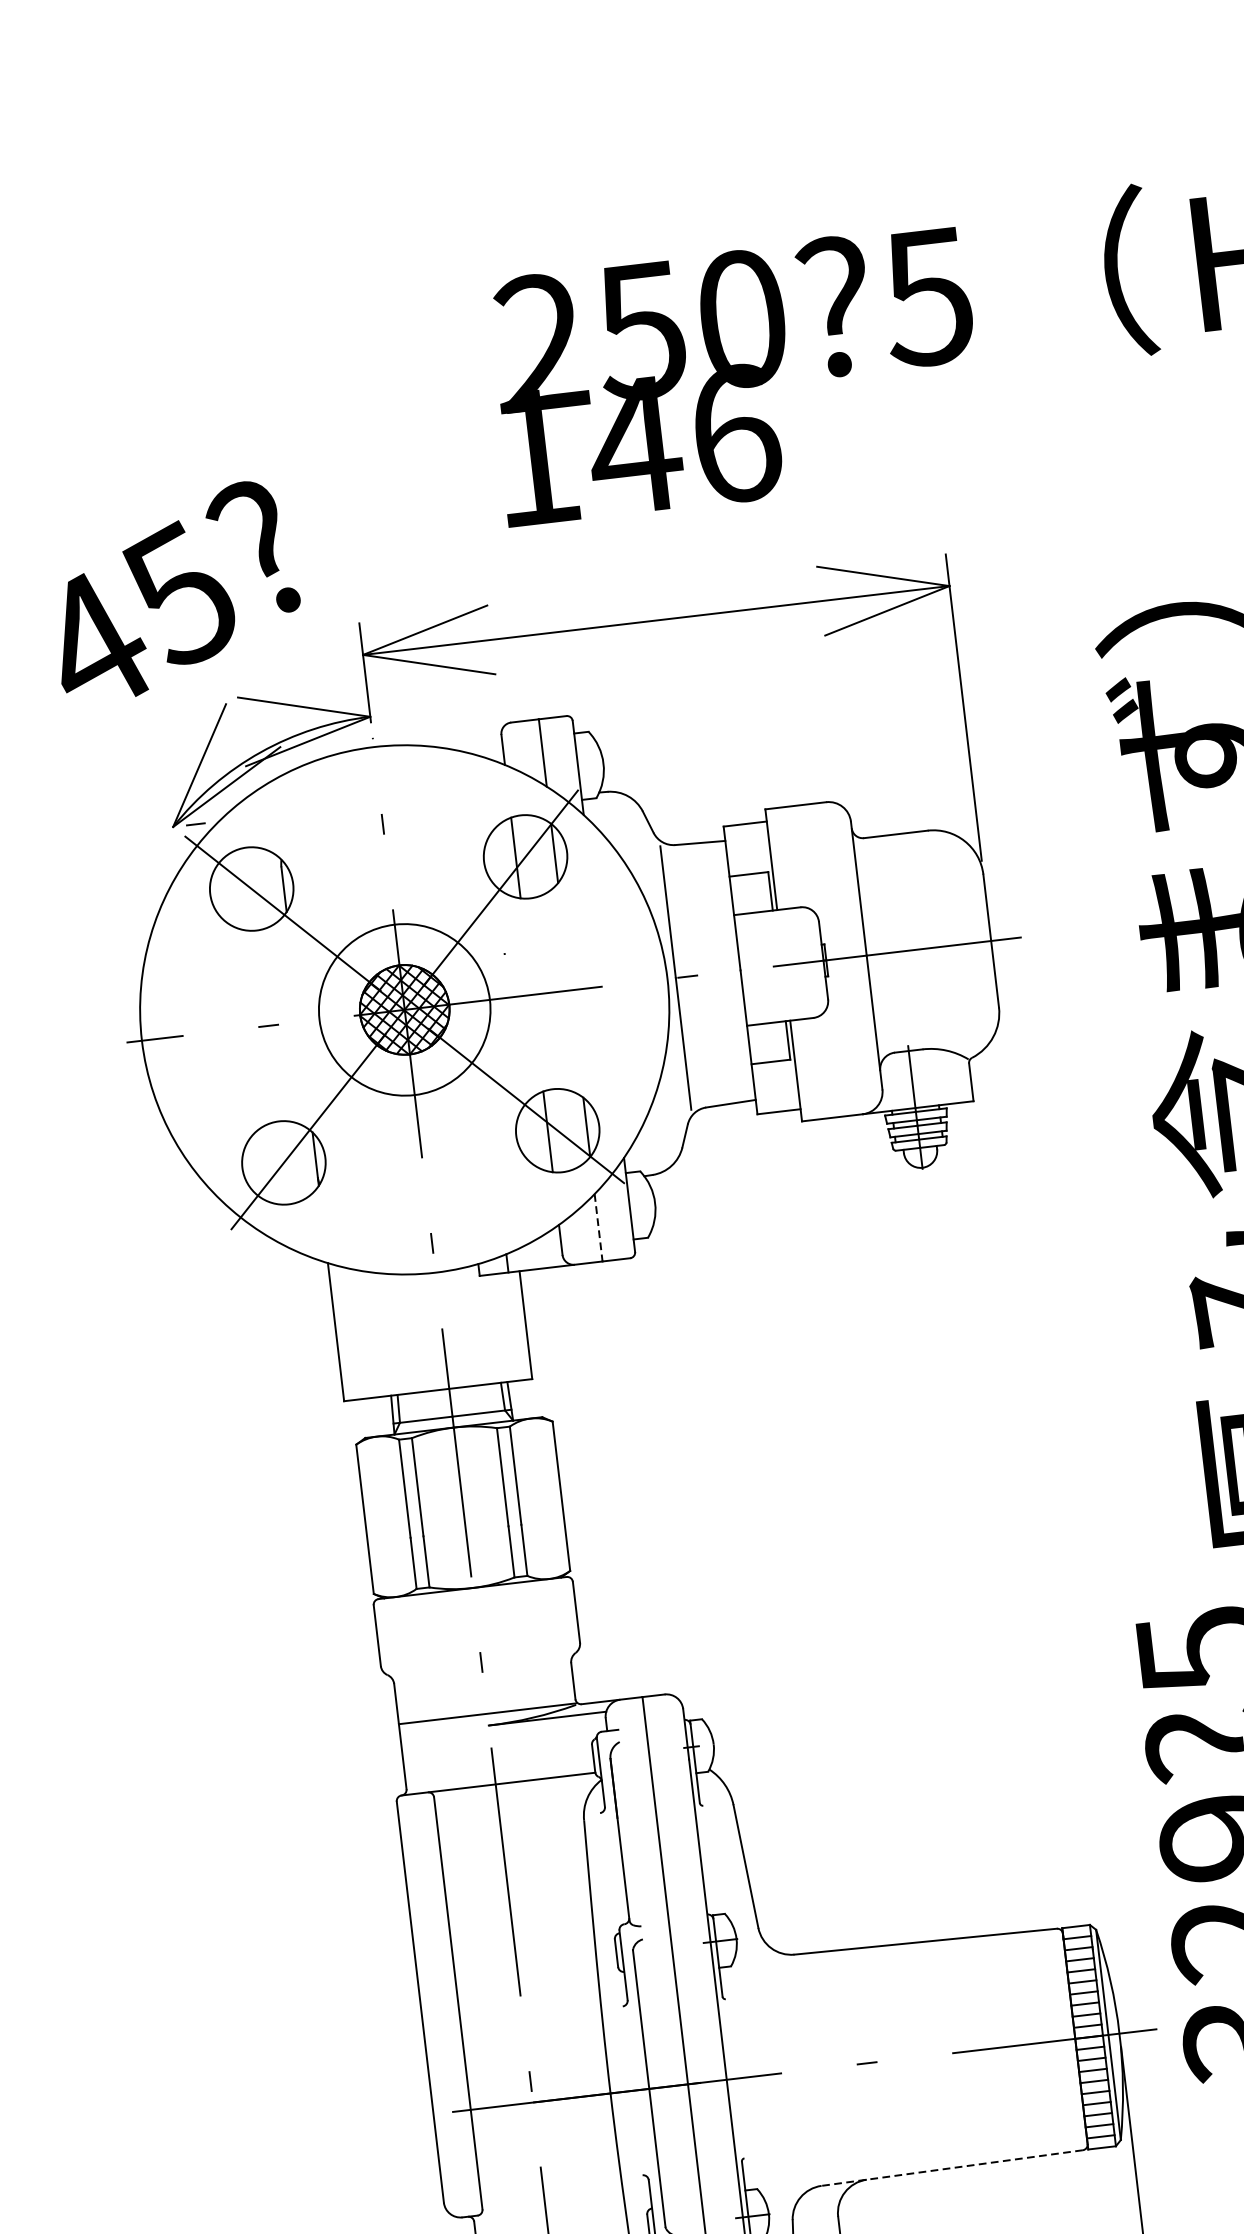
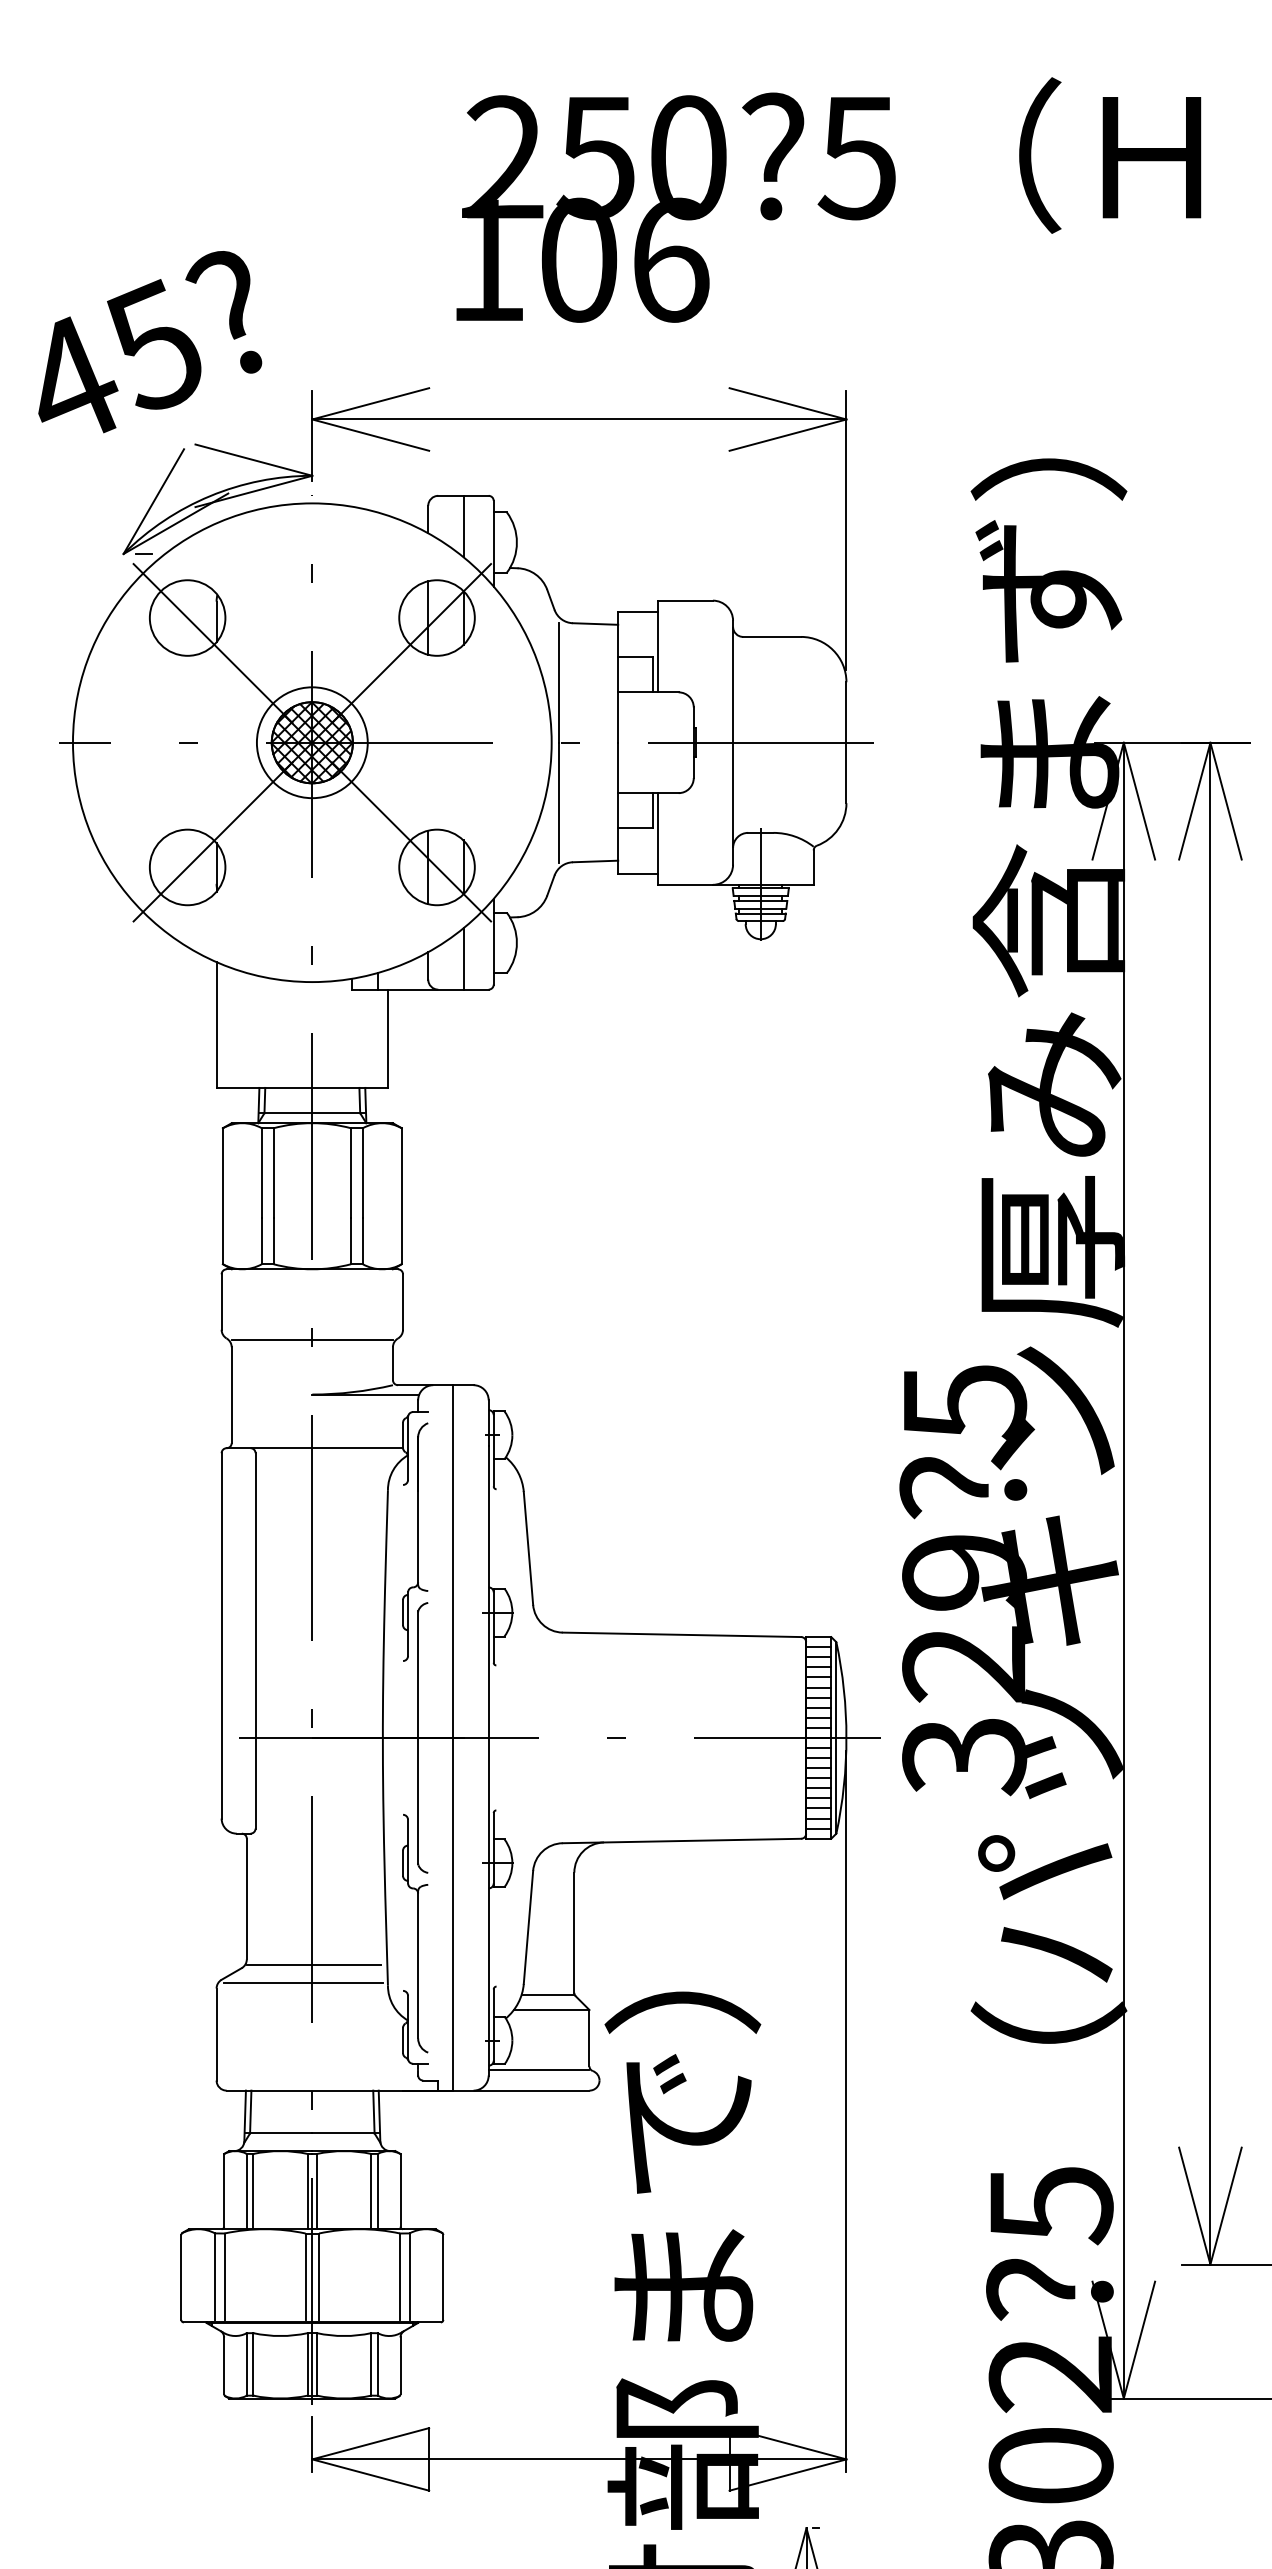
text: (634, 444) -> (578, 259), 146 -> 106
circle: (403, 1009) -> (311, 742), size x0.71
line: (598, 1227) -> (463, 958), dashed -> solid
line: (486, 1713) -> (311, 1339), moved
line: (951, 2168) -> (681, 1841), dashed -> solid

